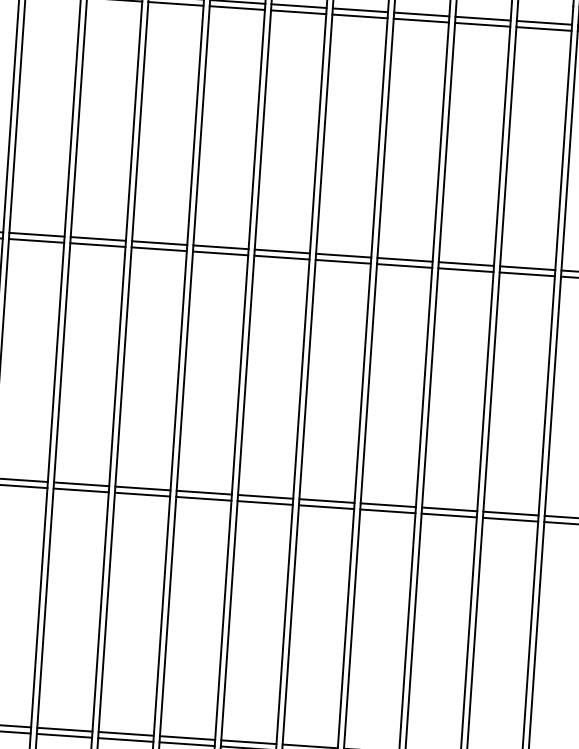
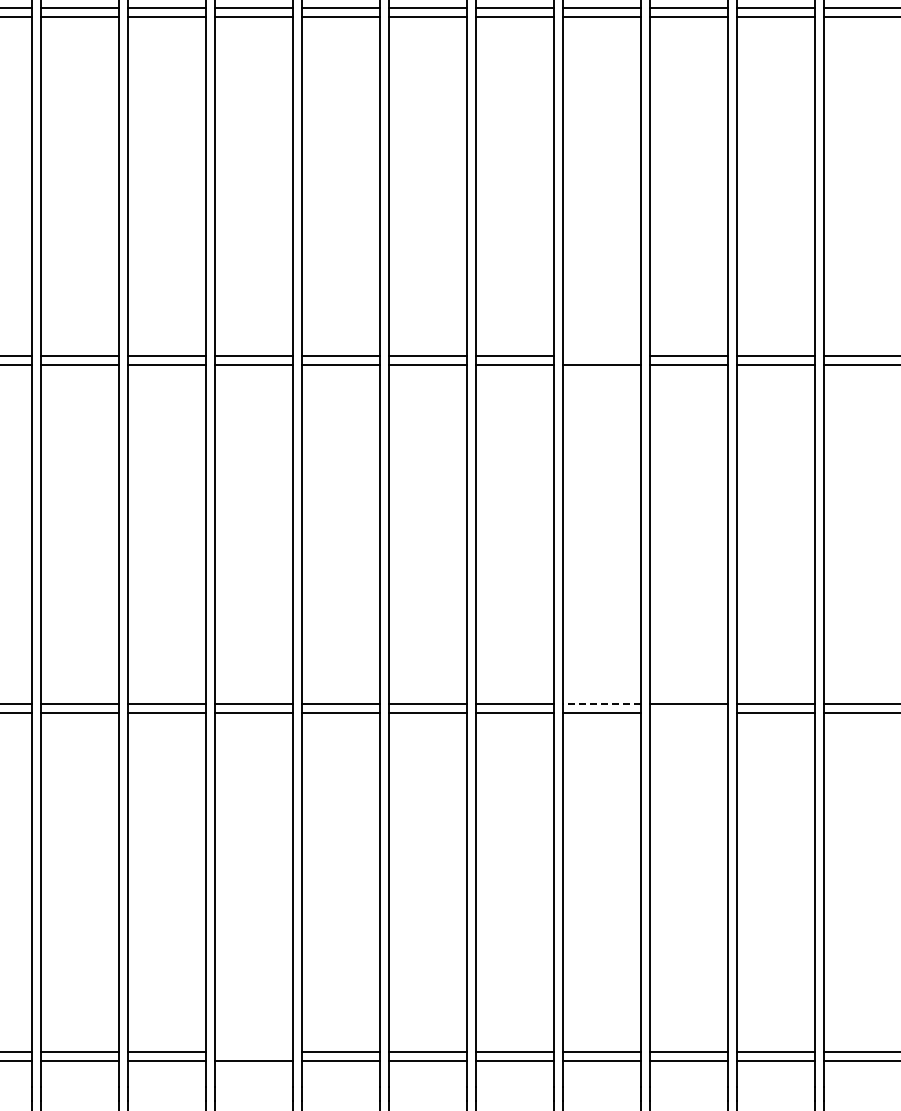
line: (465, 264) -> (601, 356), removed
line: (449, 509) -> (601, 704), solid -> dashed
line: (510, 520) -> (688, 713), removed
line: (187, 738) -> (253, 1052), removed

